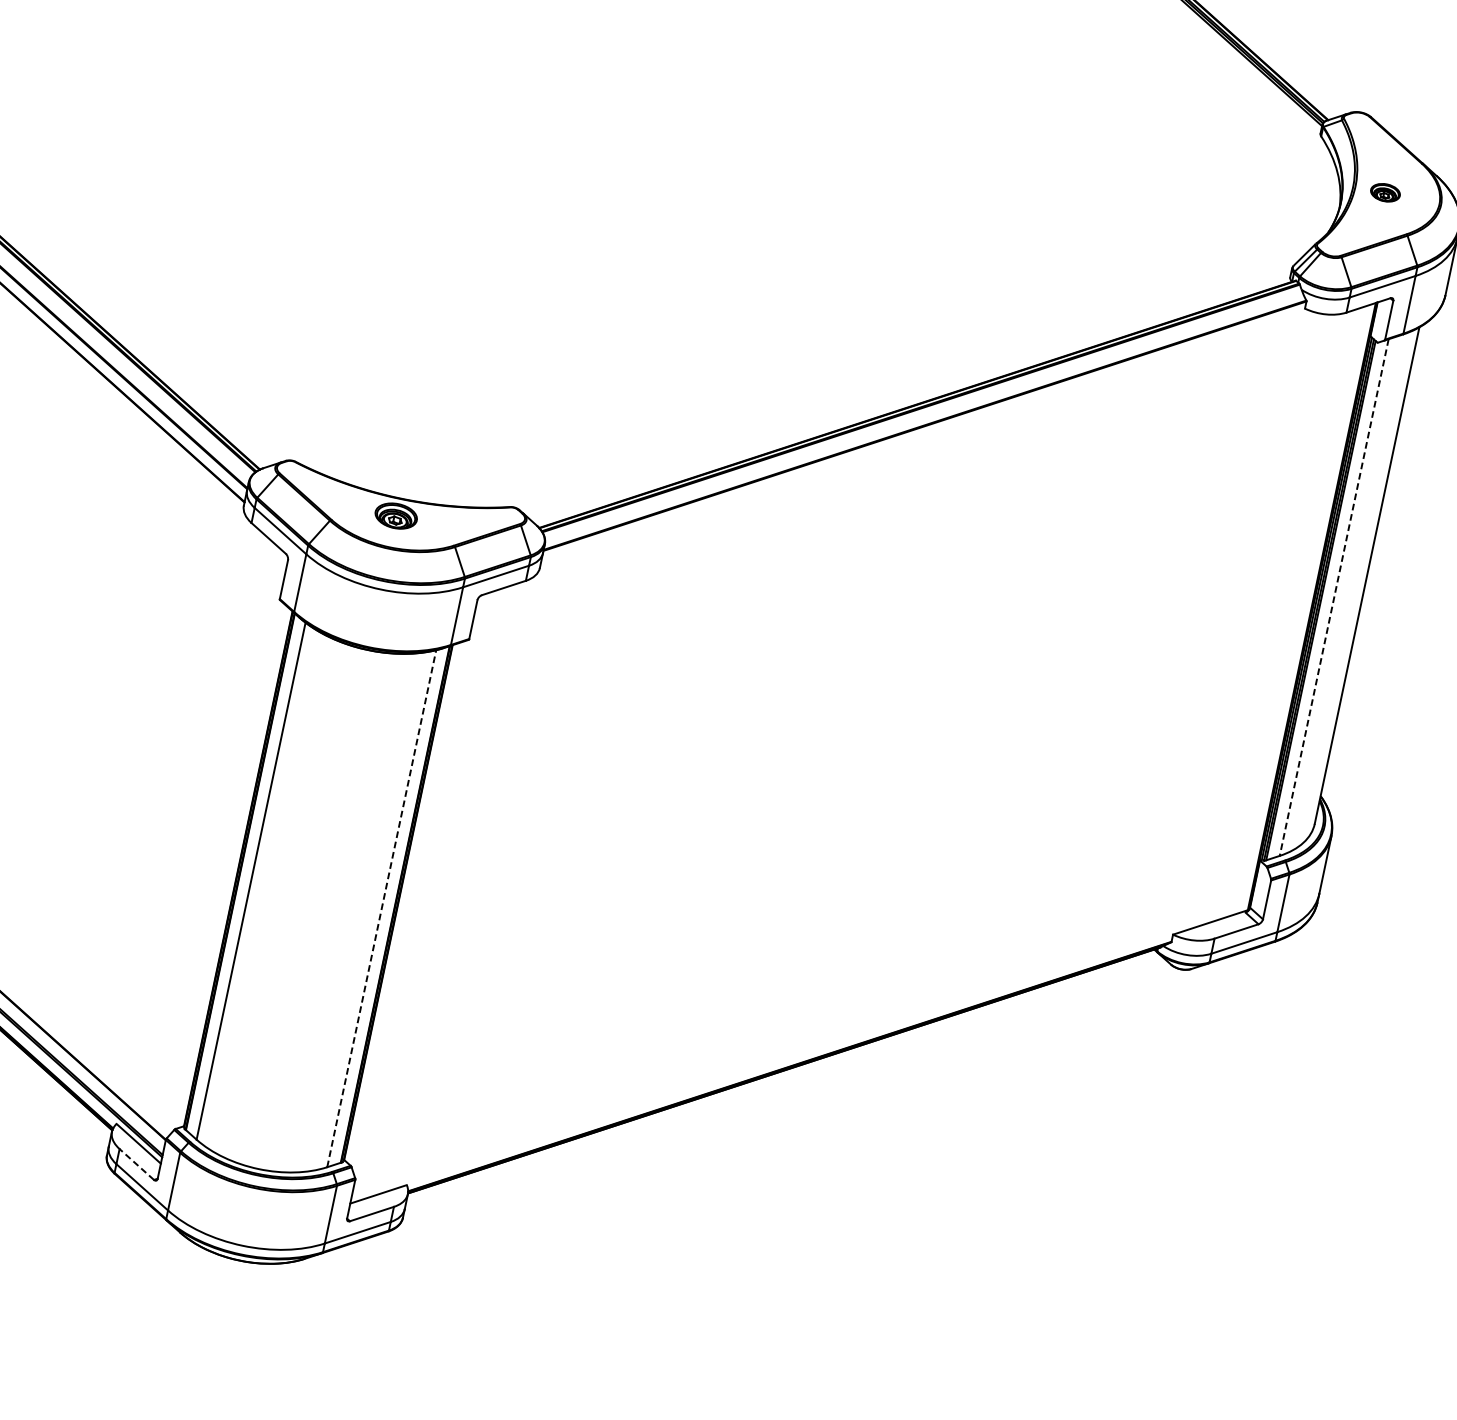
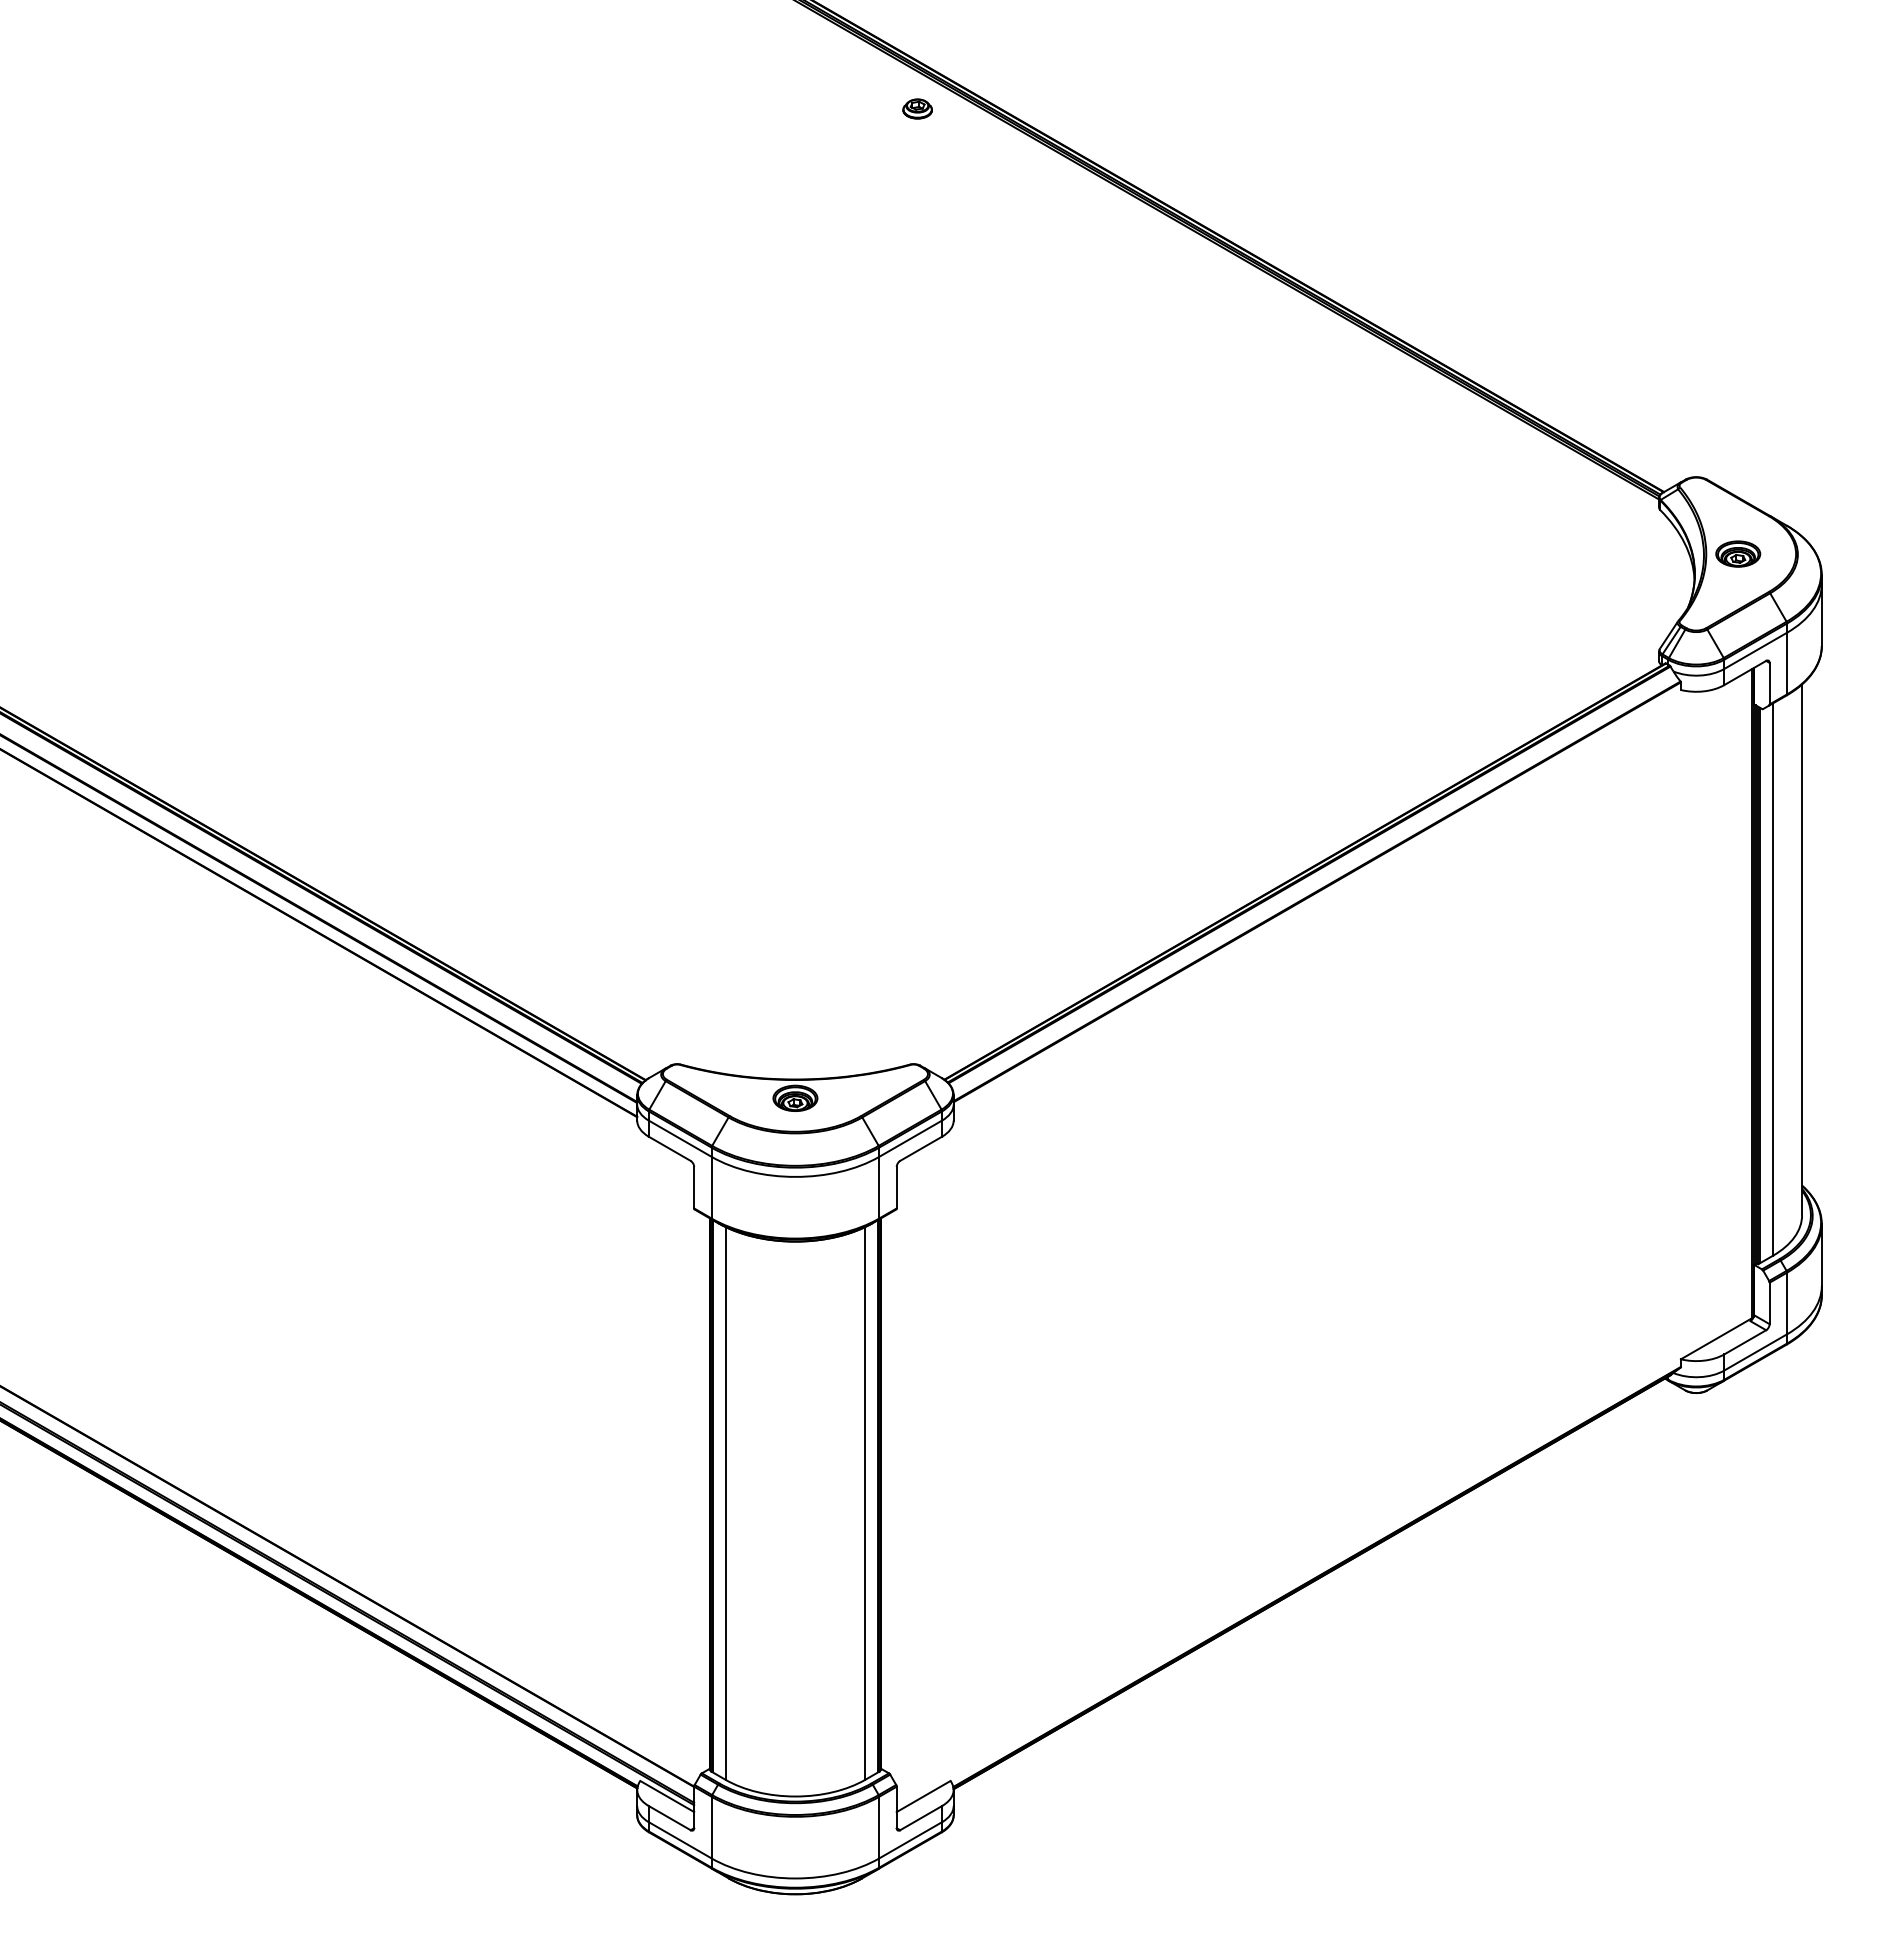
part: (1385, 192) -> (1738, 553), size x1.43
line: (1334, 597) -> (1773, 979), dashed -> solid
line: (382, 907) -> (865, 1502), dashed -> solid
line: (136, 1163) -> (669, 1817), dashed -> solid

